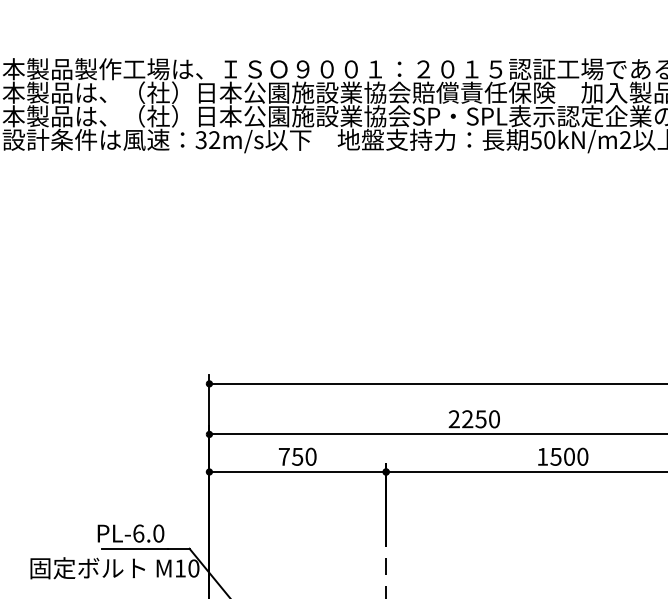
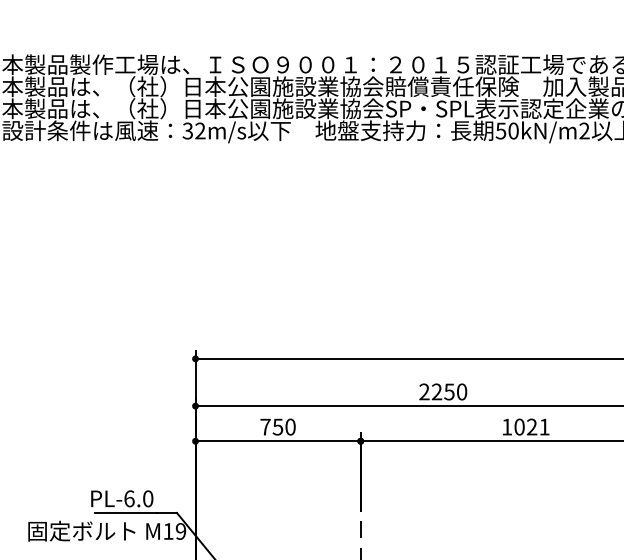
text: (569, 456) -> (532, 426), 1500 -> 1021
text: (193, 568) -> (180, 531), M10 -> M19

